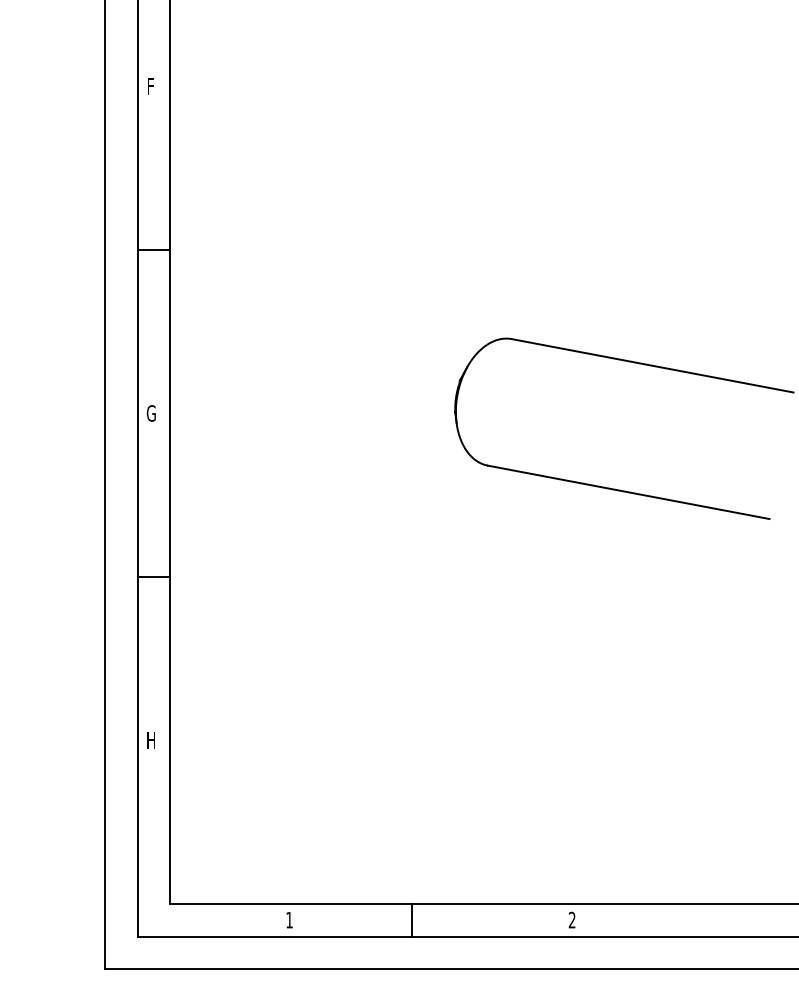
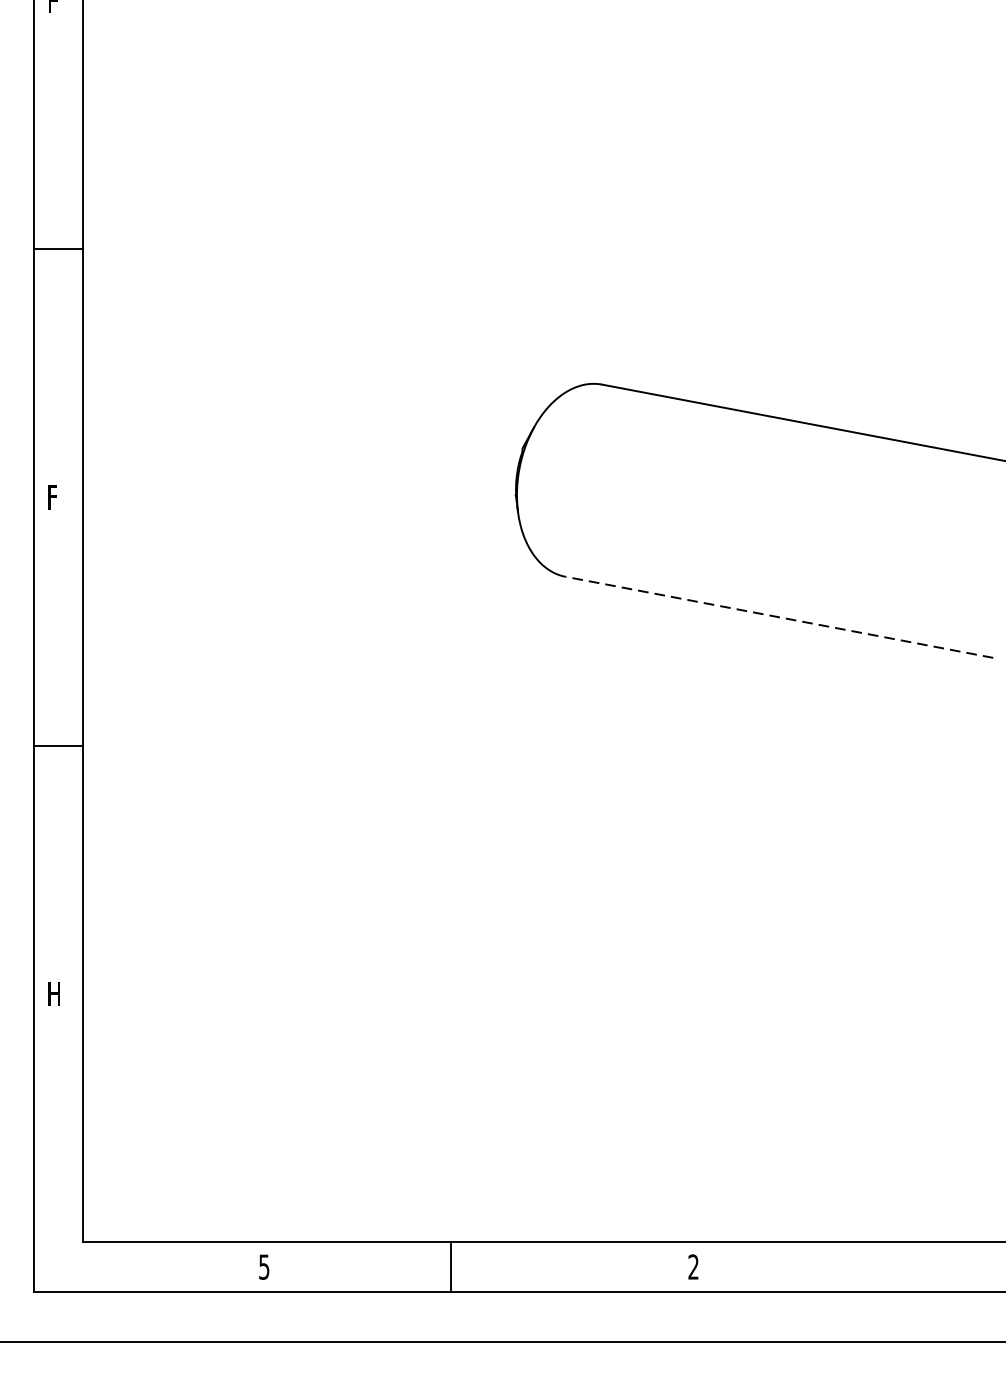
text: (150, 413) -> (53, 497), G -> F
line: (628, 492) -> (779, 617), solid -> dashed
text: (289, 920) -> (264, 1267), 1 -> 5

